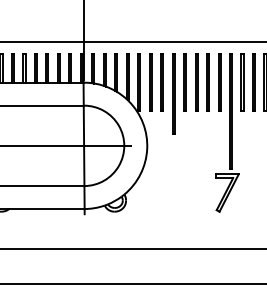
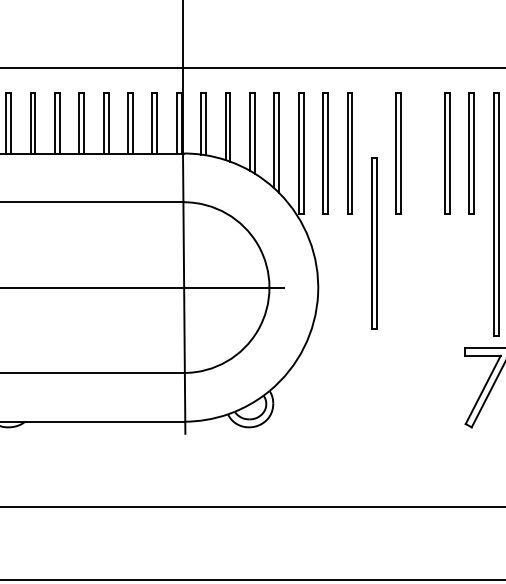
line: (196, 82) -> (422, 153), removed
line: (173, 93) -> (373, 242), moved

